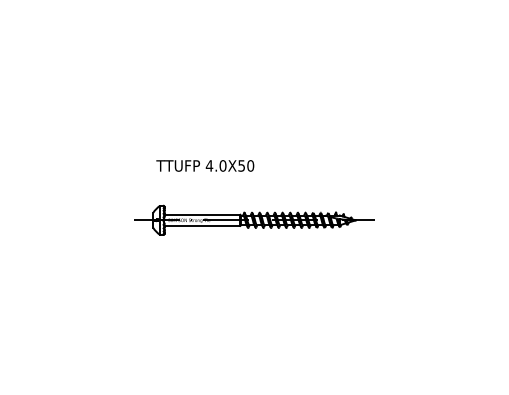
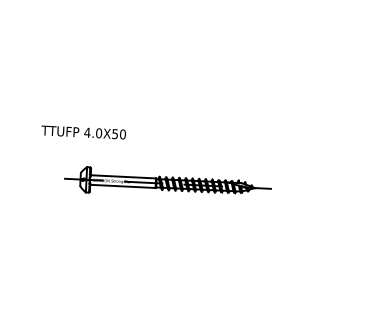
text: (205, 165) -> (83, 132), moved

